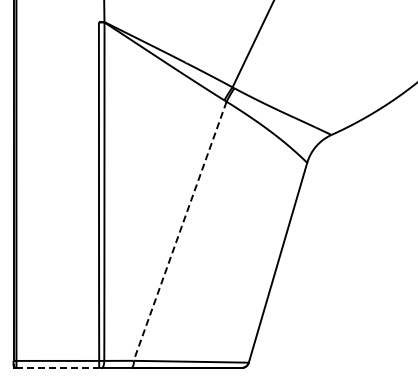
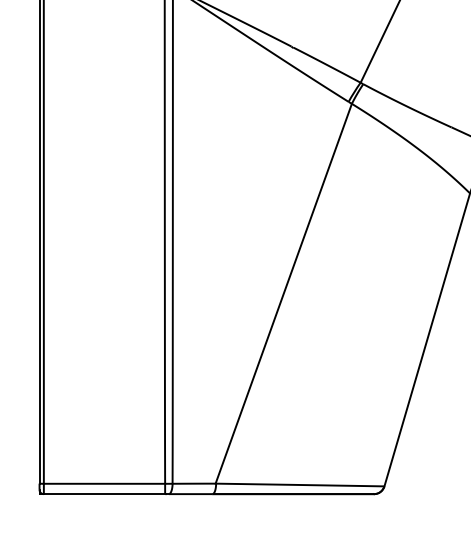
line: (180, 231) -> (284, 294), dashed -> solid
line: (58, 367) -> (105, 493), dashed -> solid

